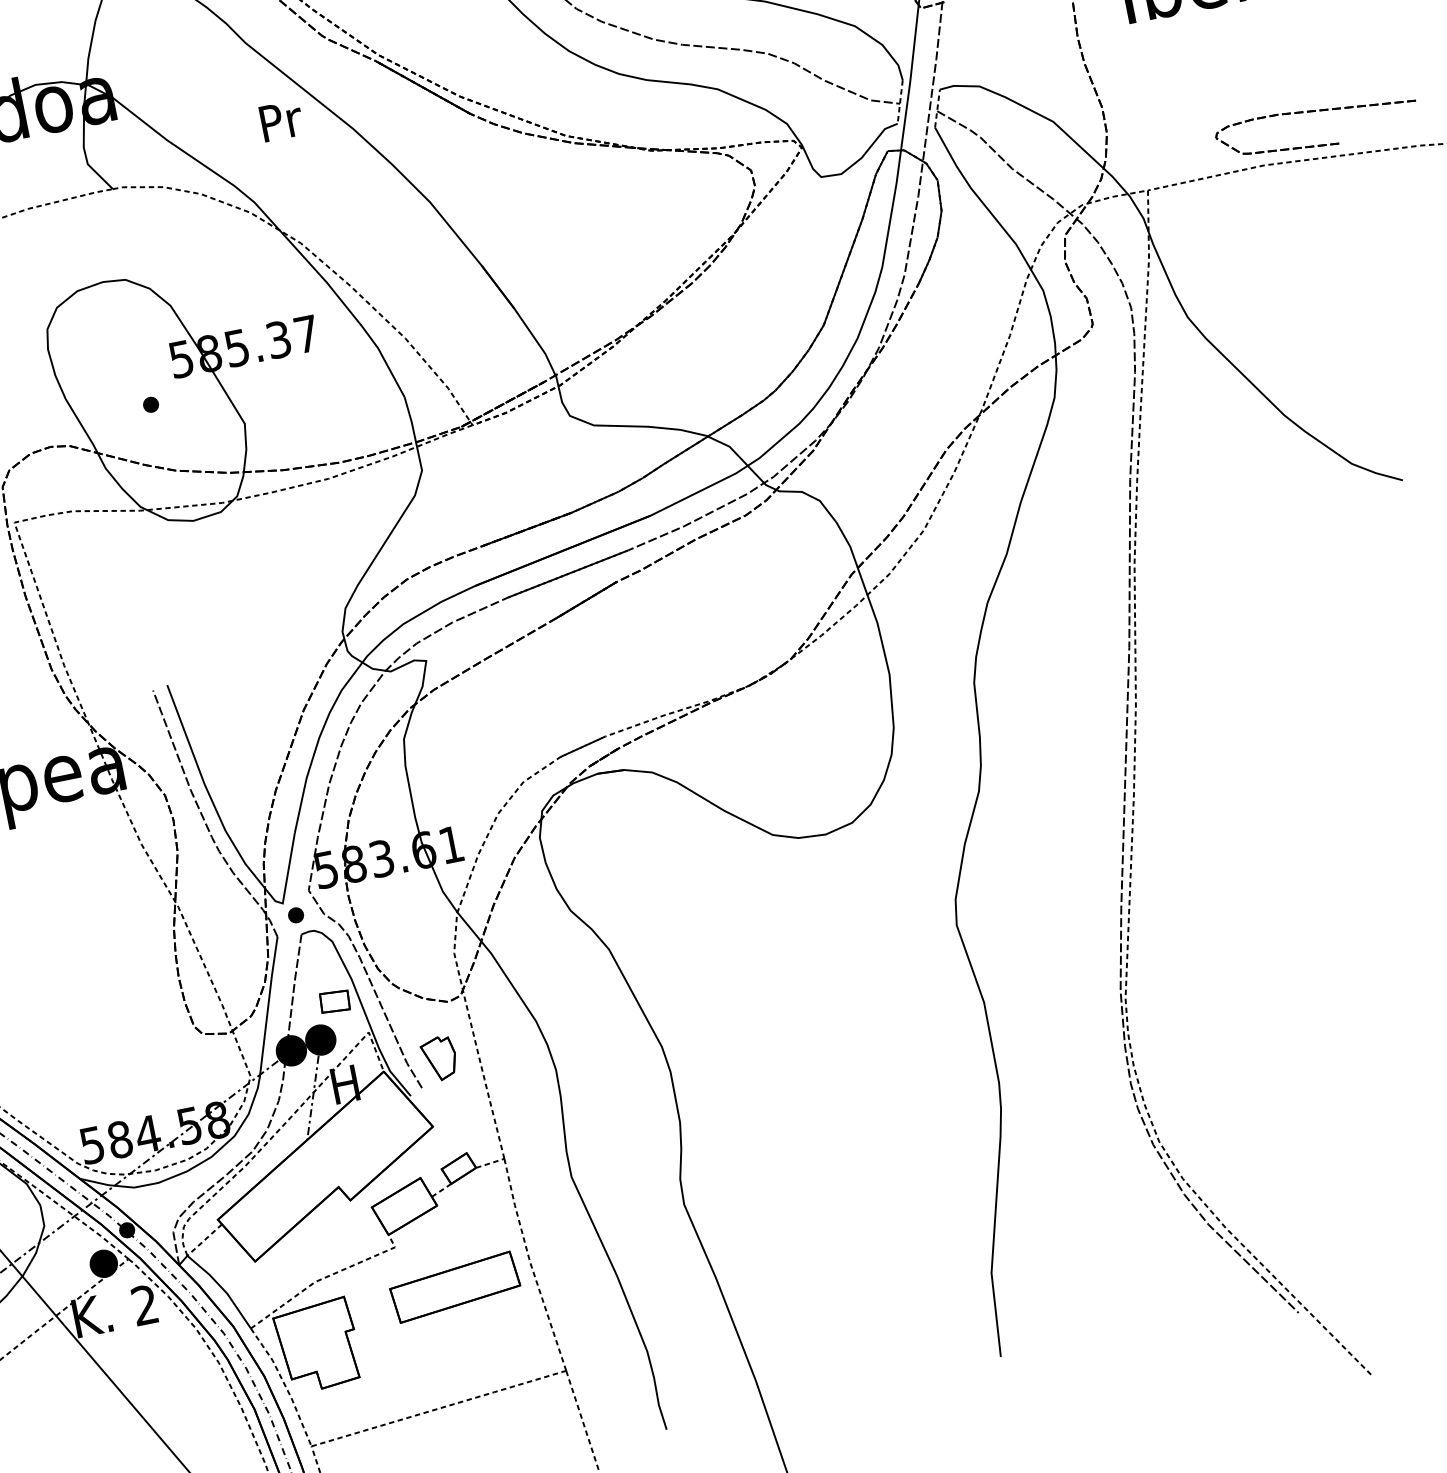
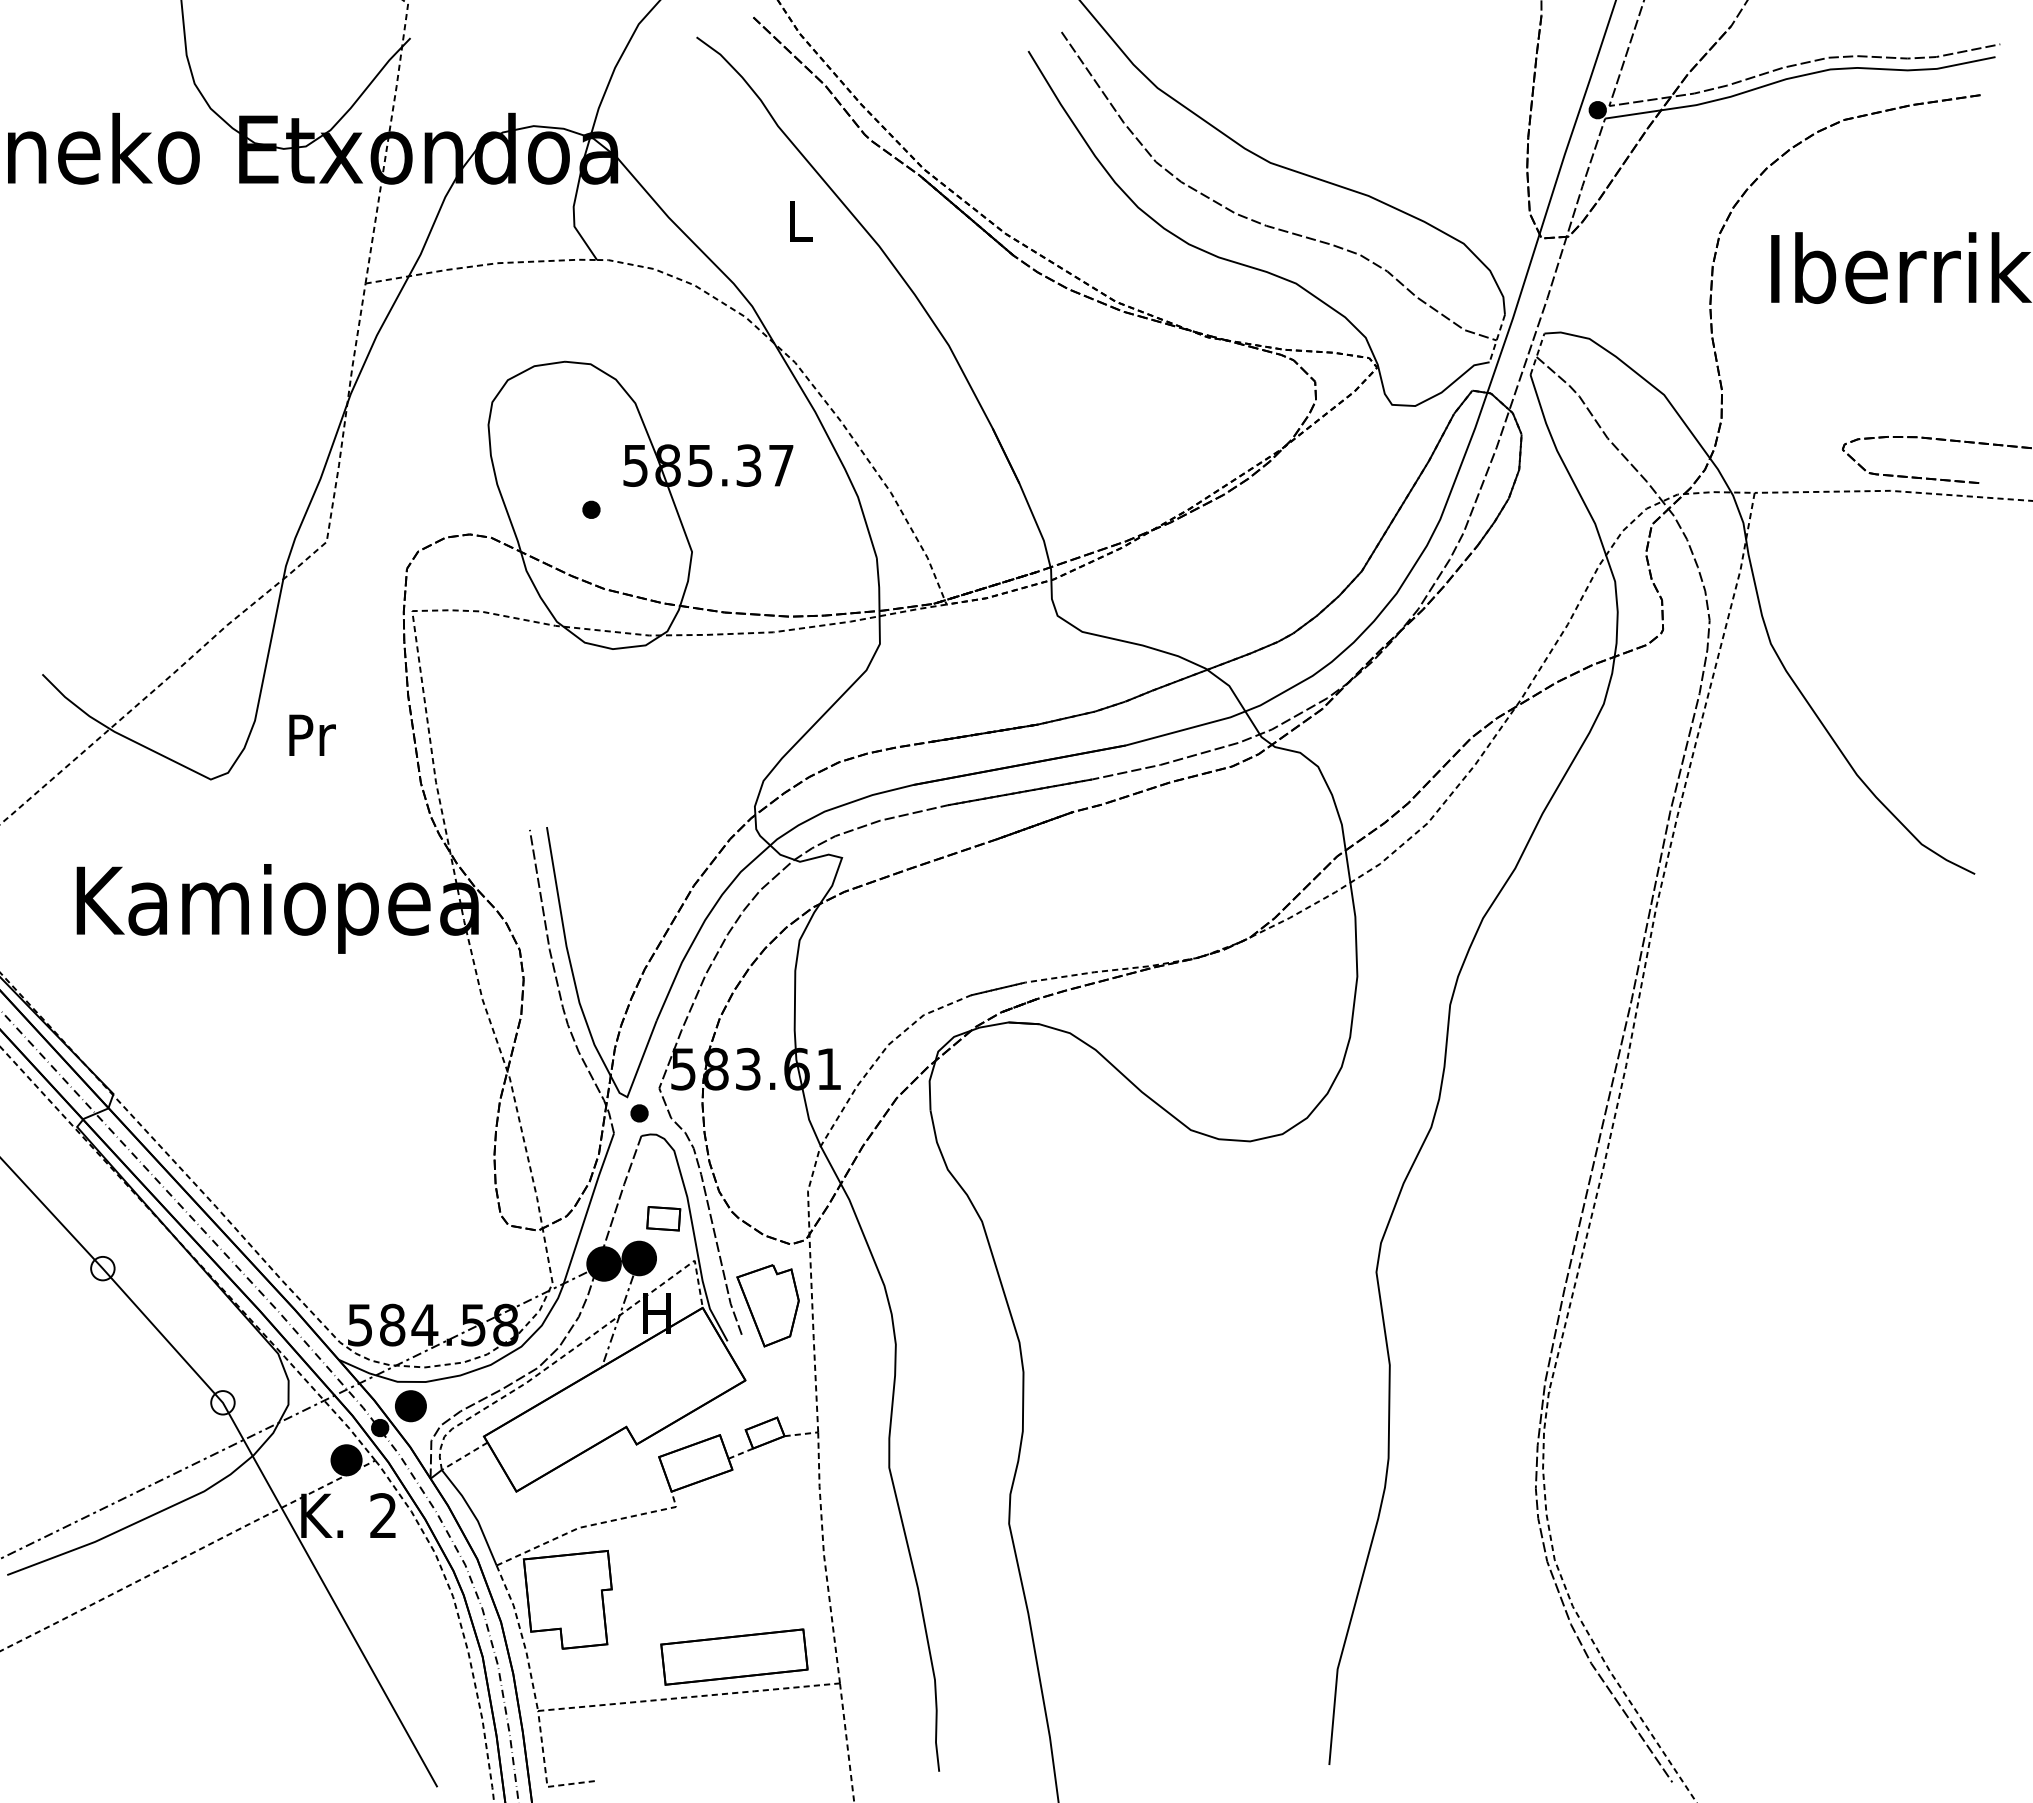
text: (281, 120) -> (801, 220), Pr -> L
part: (439, 1058) -> (767, 1305), size x1.67
part: (149, 1206) -> (410, 1406), added
part: (455, 1286) -> (734, 1656), moved

